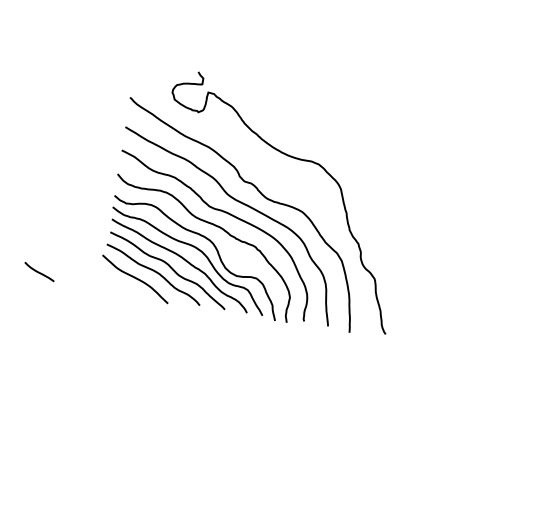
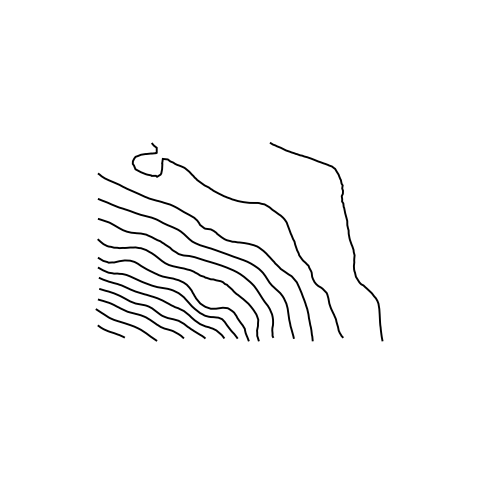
curve: (409, 220) -> (348, 239), added
curve: (38, 271) -> (110, 331), moved

